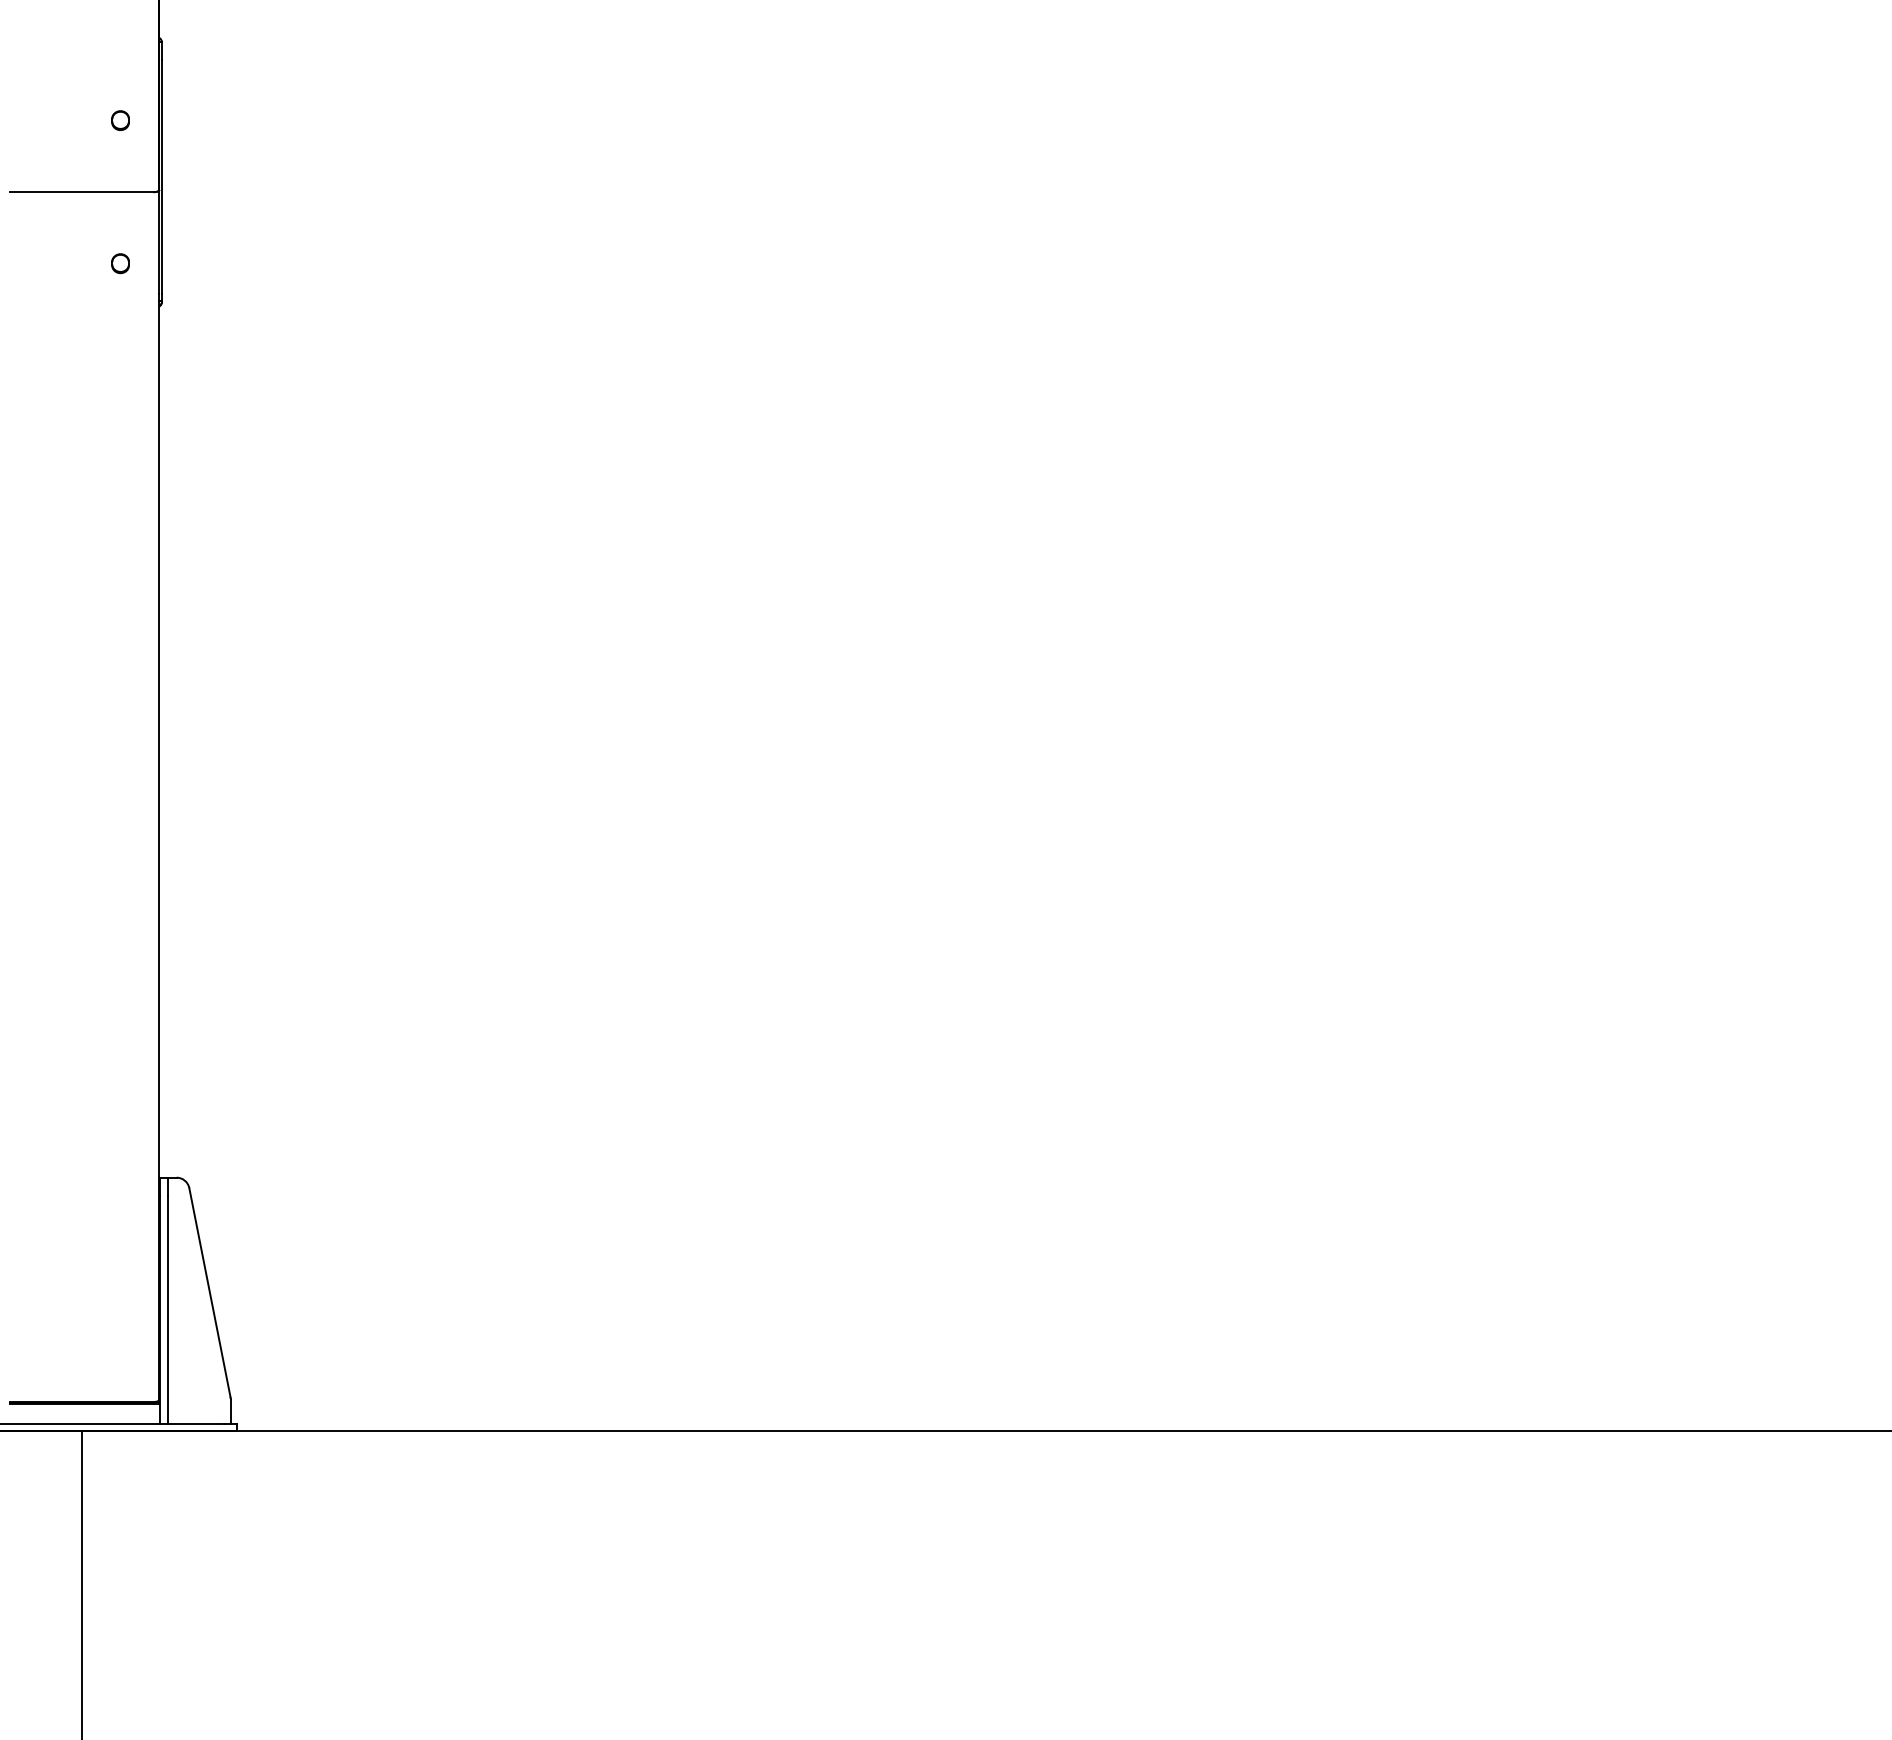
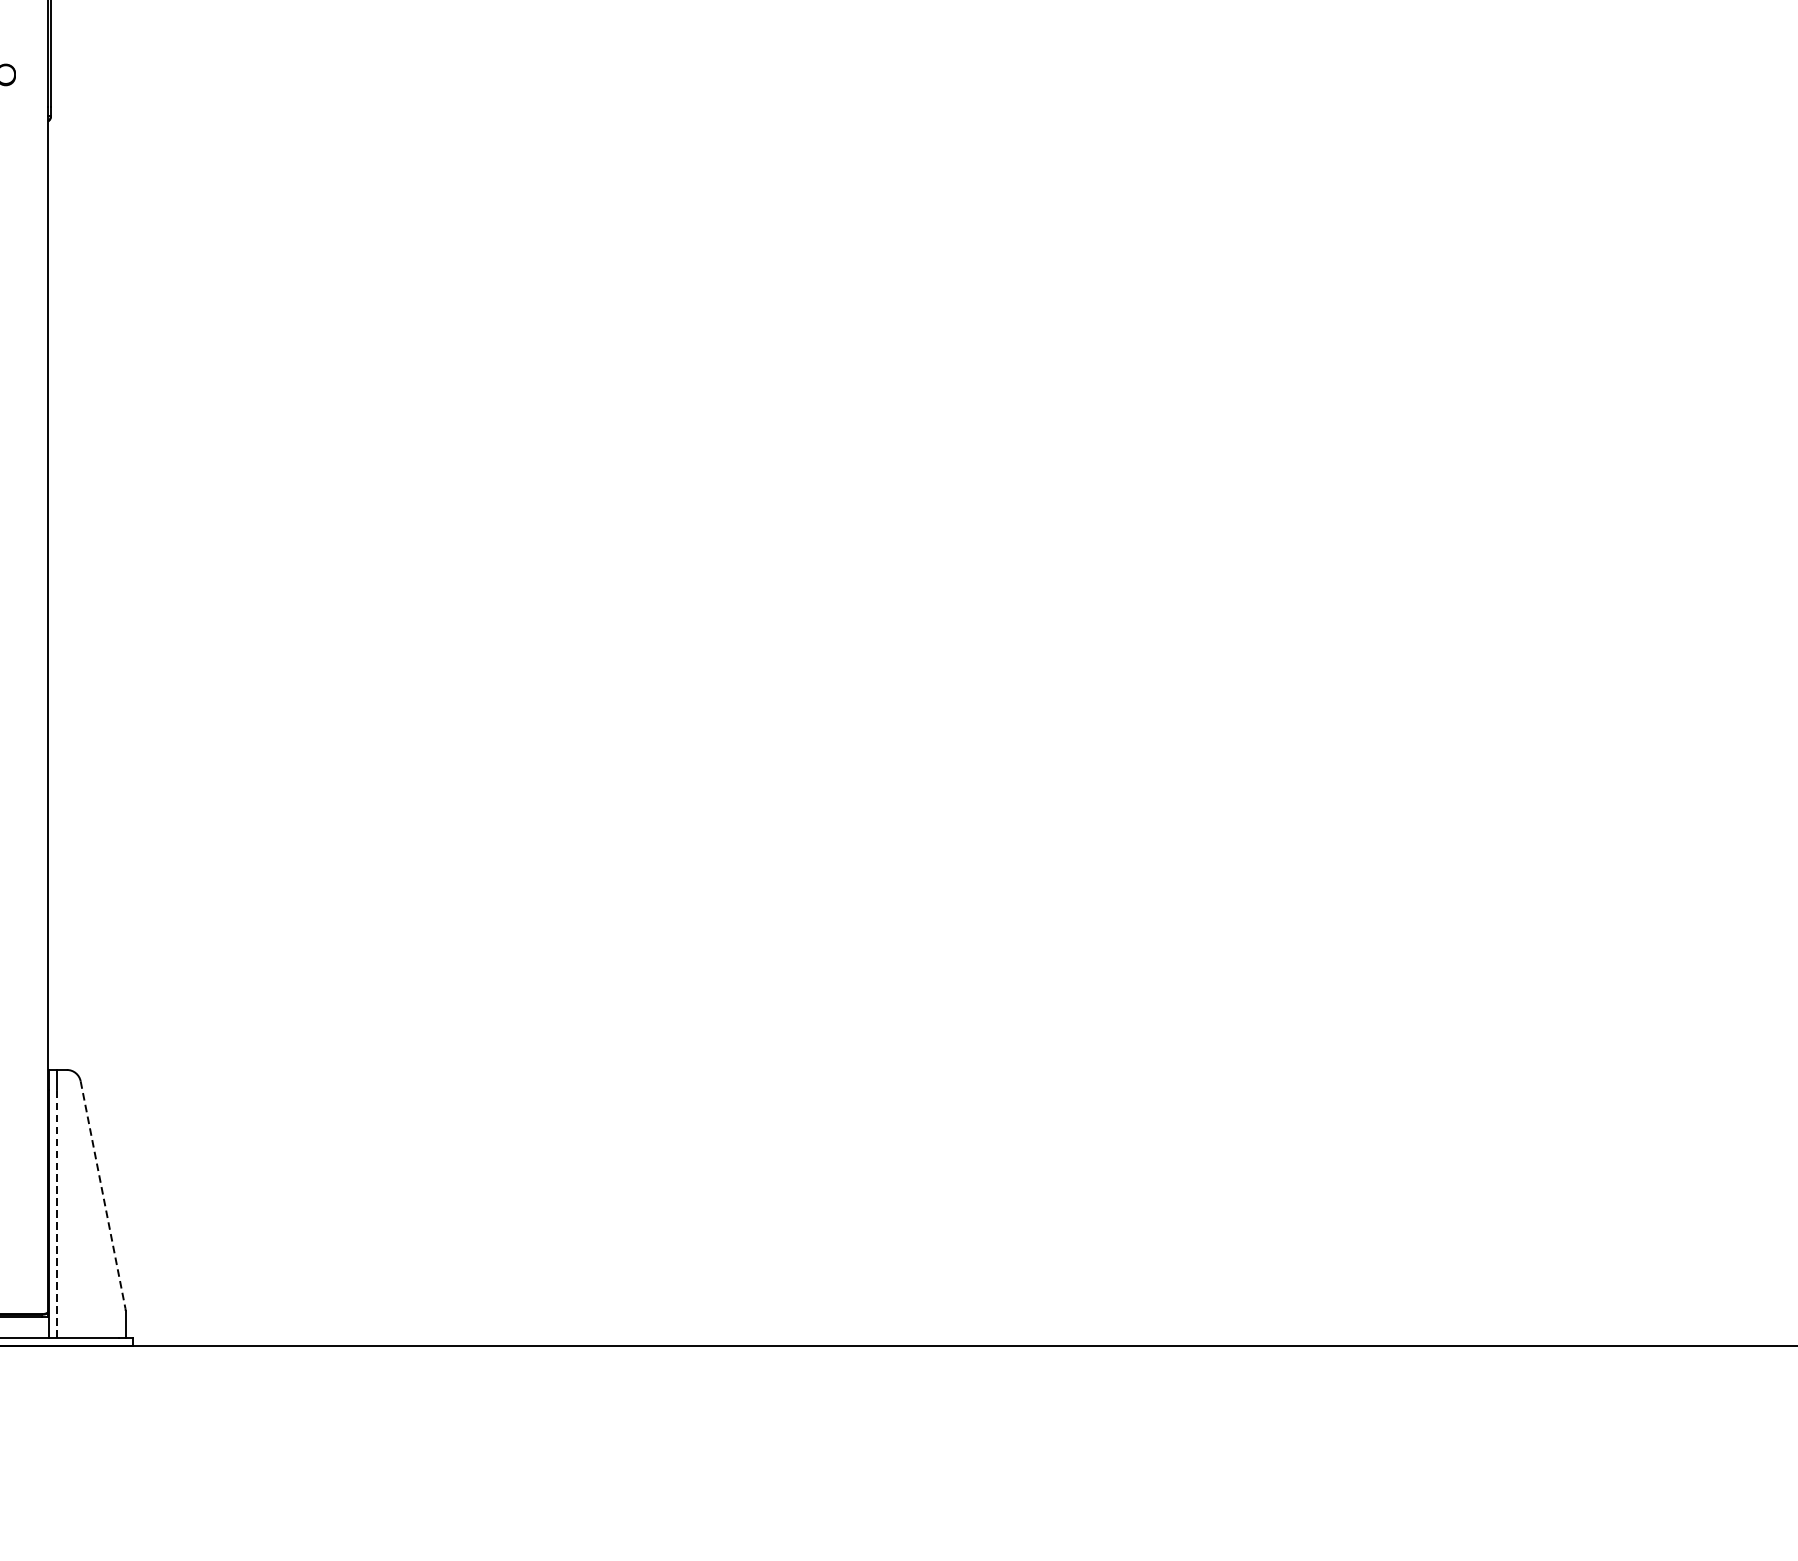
line: (209, 1292) -> (102, 1194), solid -> dashed
line: (167, 1309) -> (56, 1213), solid -> dashed

